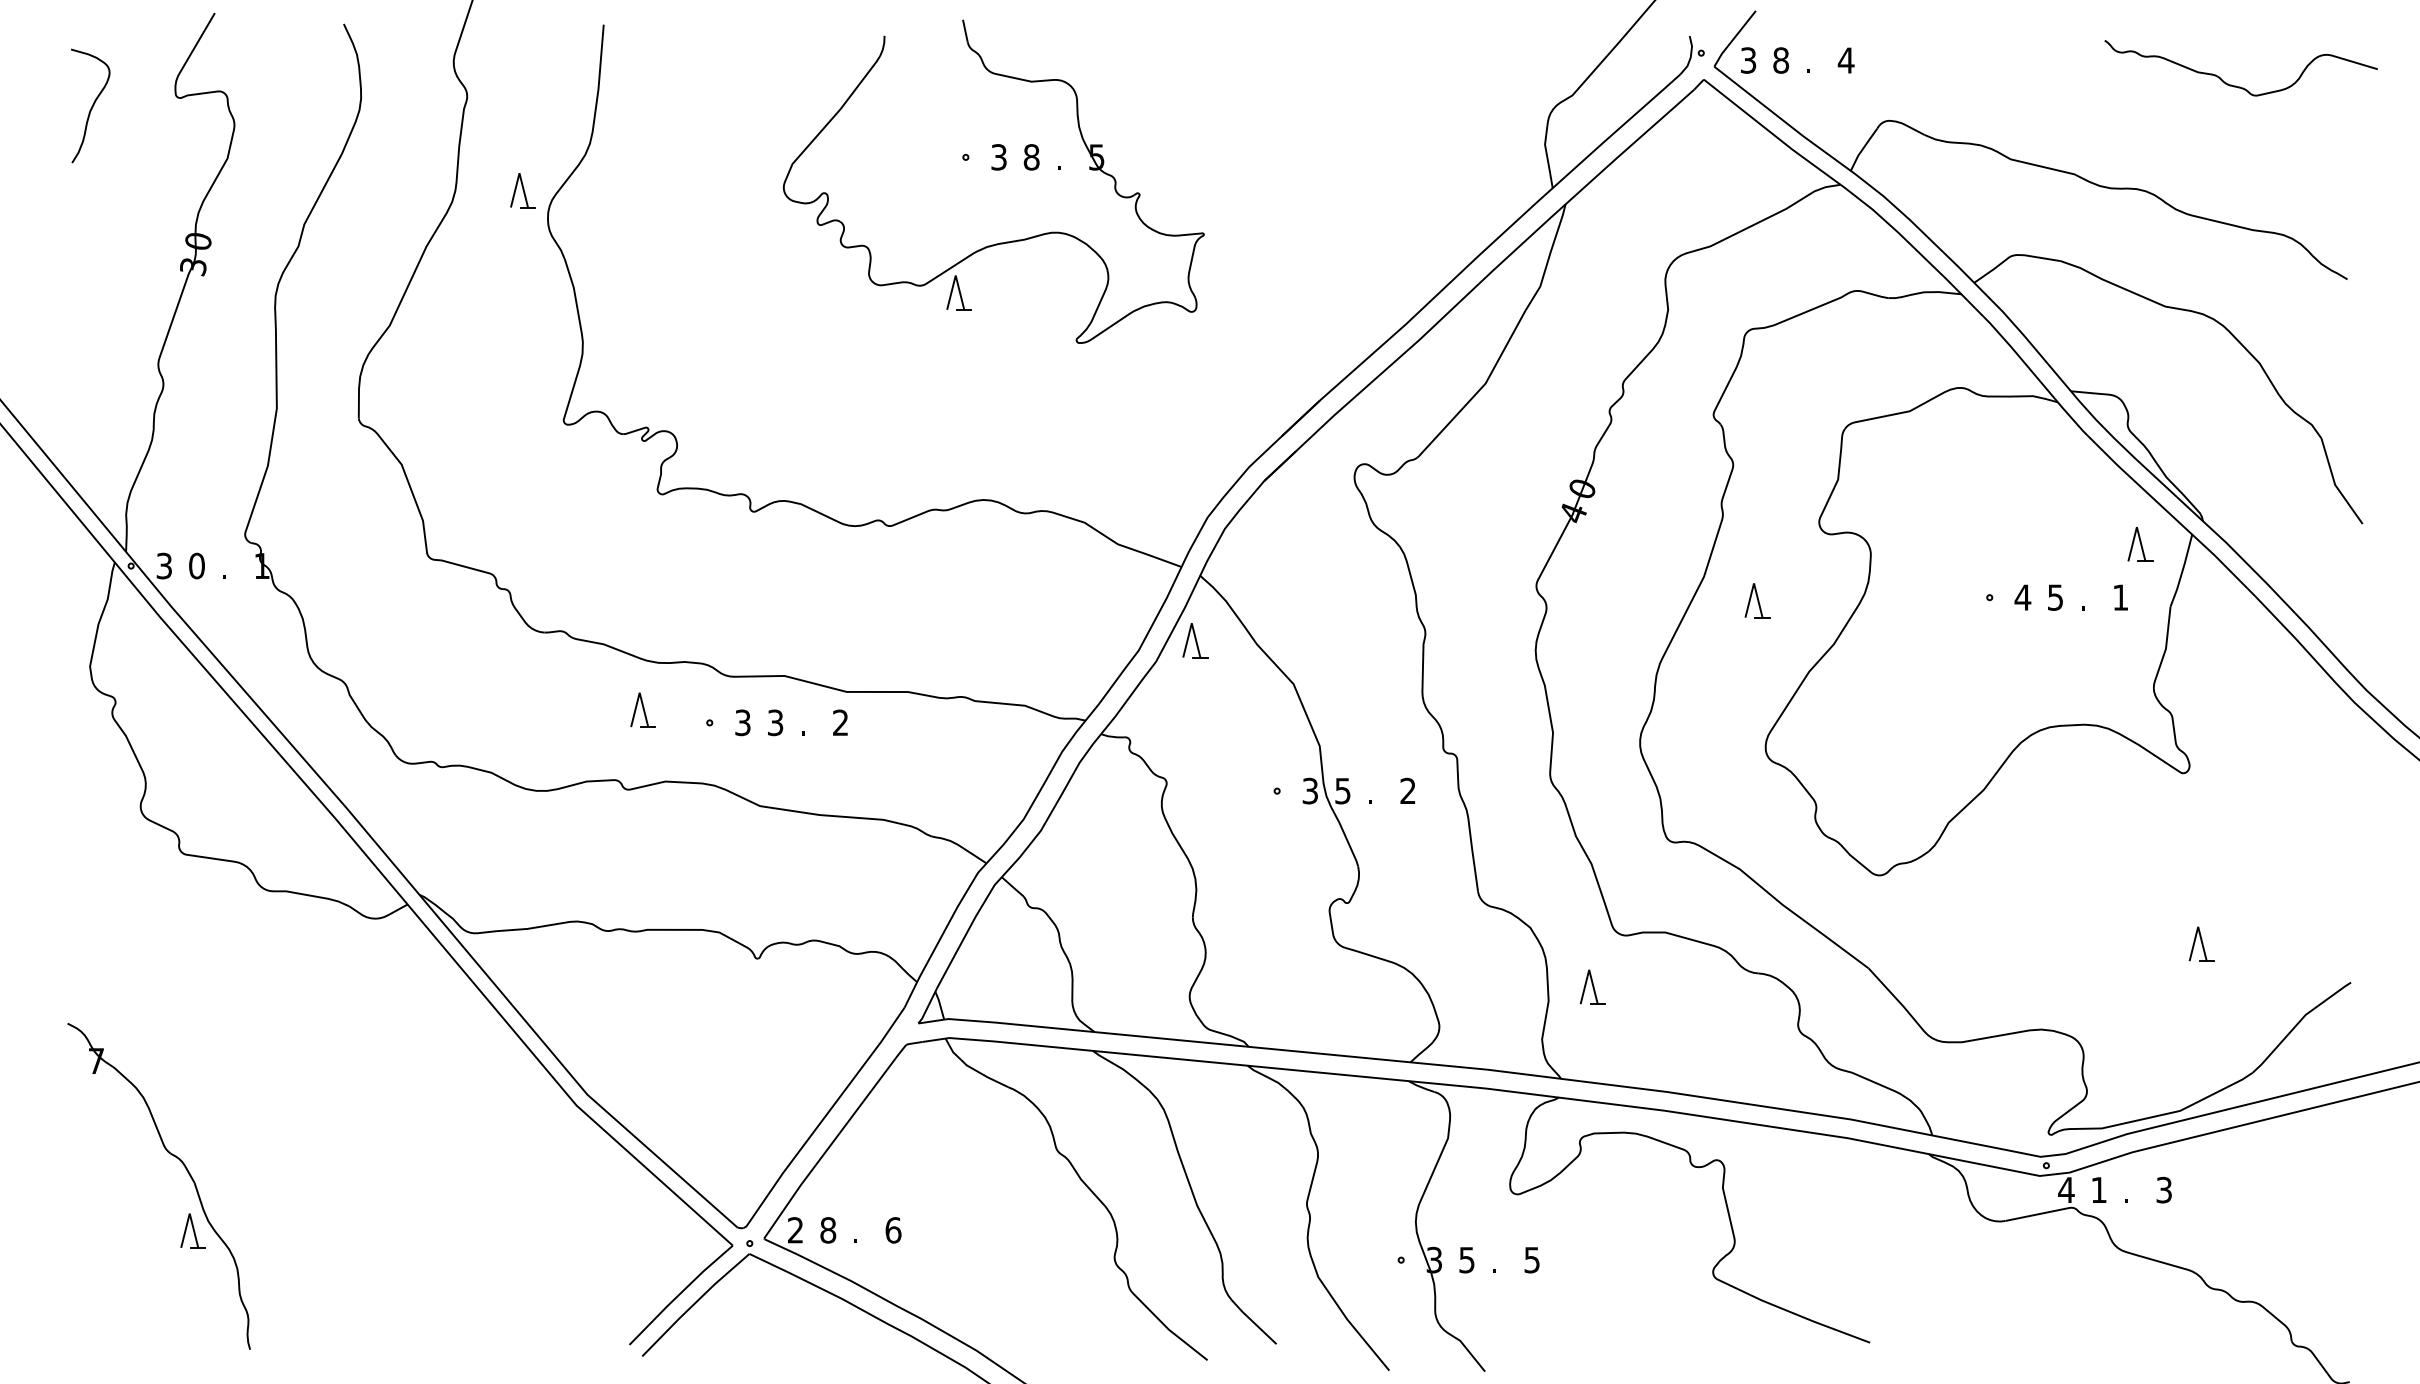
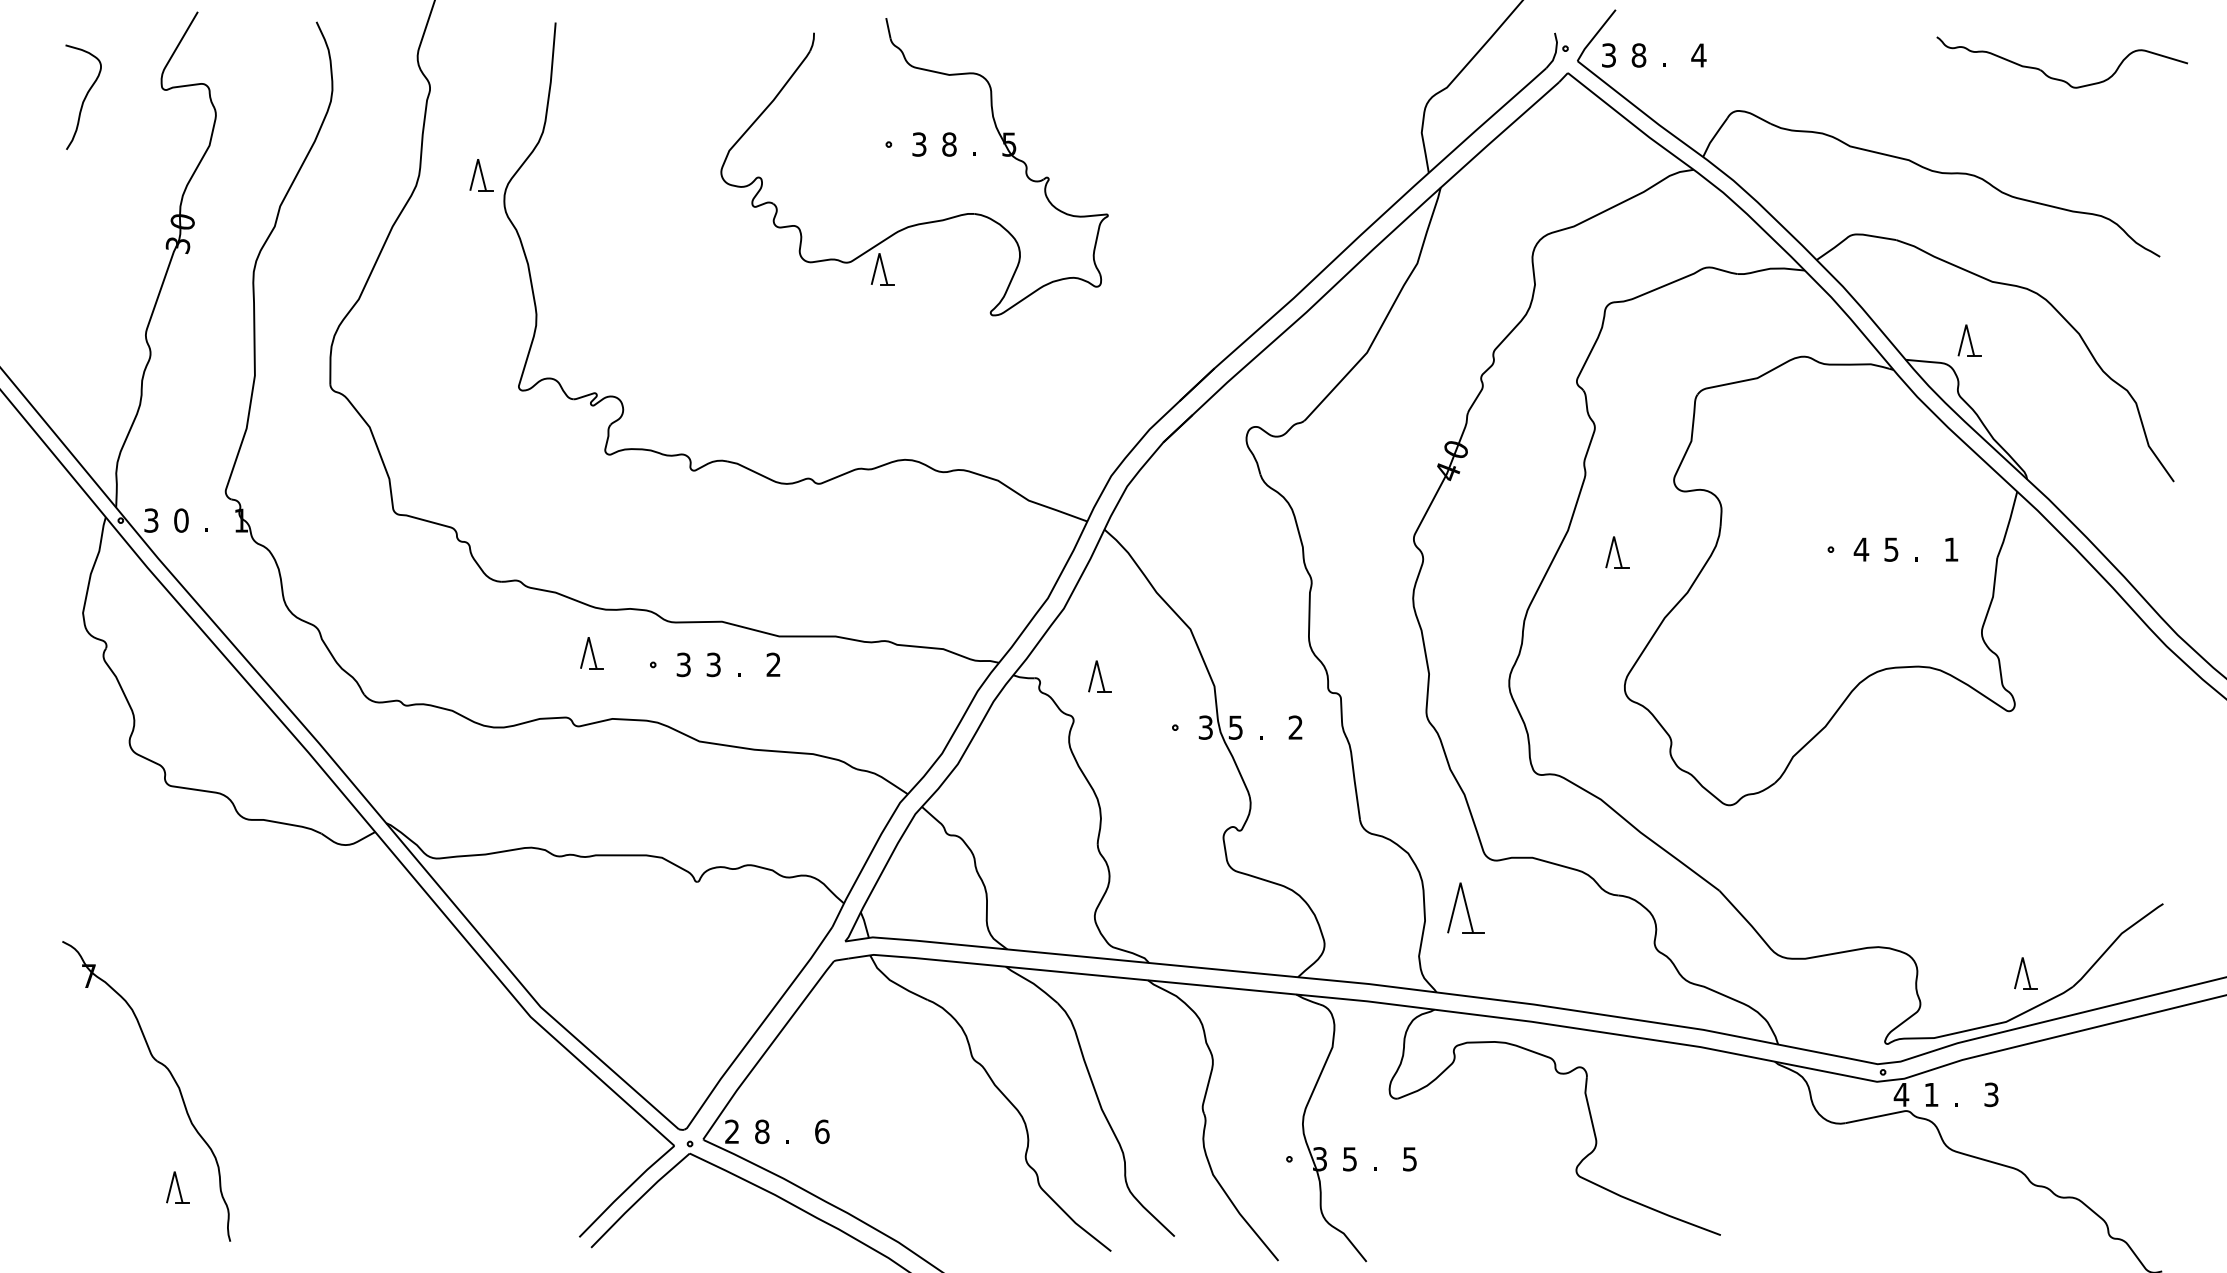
part: (2140, 544) -> (1969, 340), moved
part: (1195, 640) -> (1100, 676), moved
part: (2201, 943) -> (2025, 972), moved
part: (1592, 986) -> (1465, 907), size x1.6
part: (192, 1230) -> (177, 1187), moved

